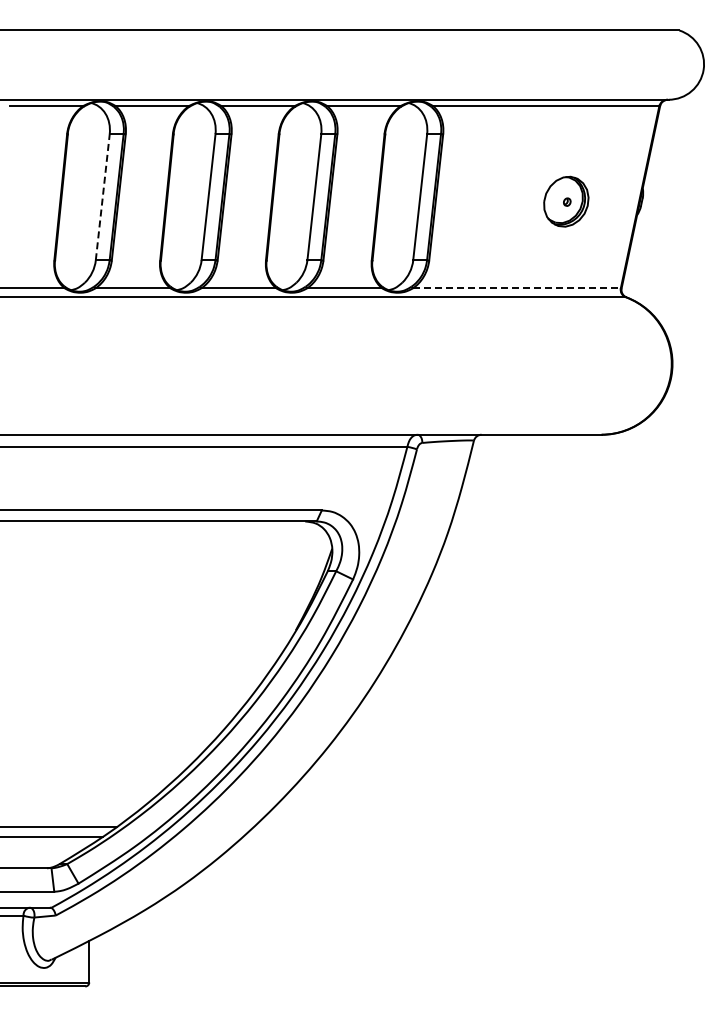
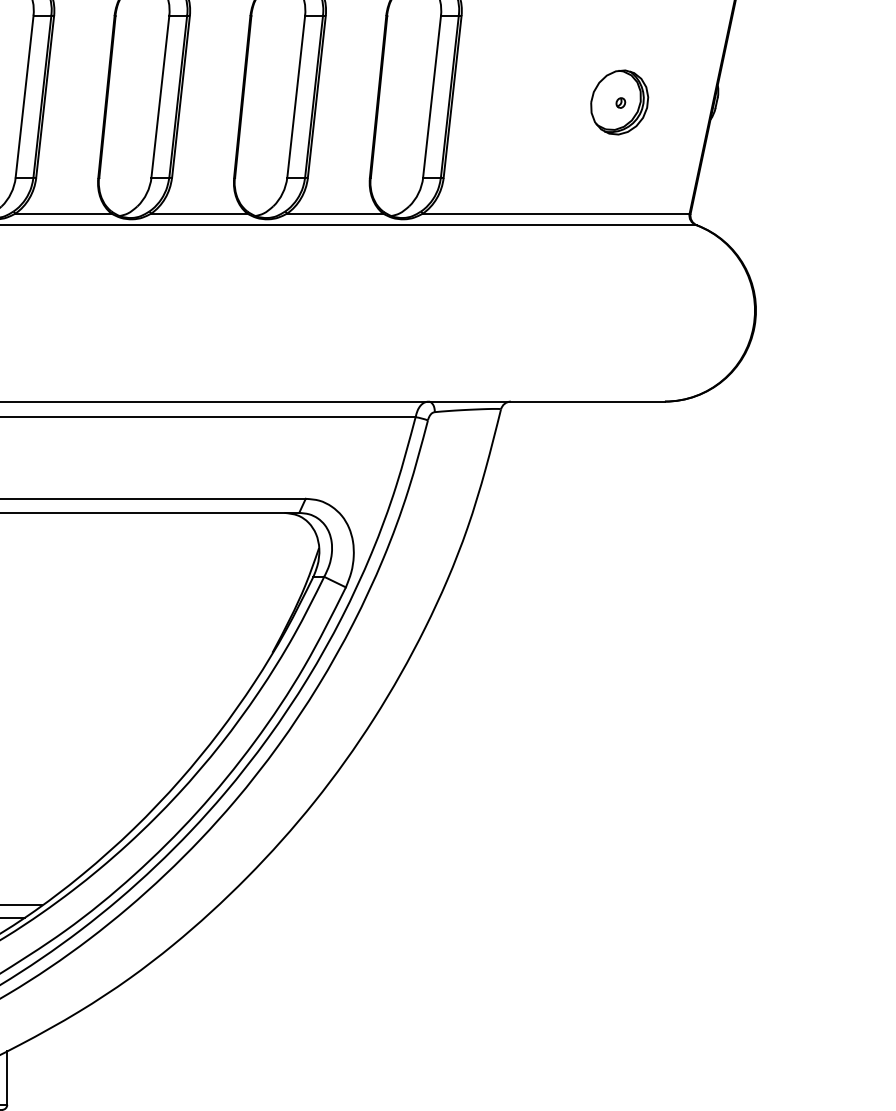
line: (102, 196) -> (24, 95), dashed -> solid
line: (516, 288) -> (555, 213), dashed -> solid

